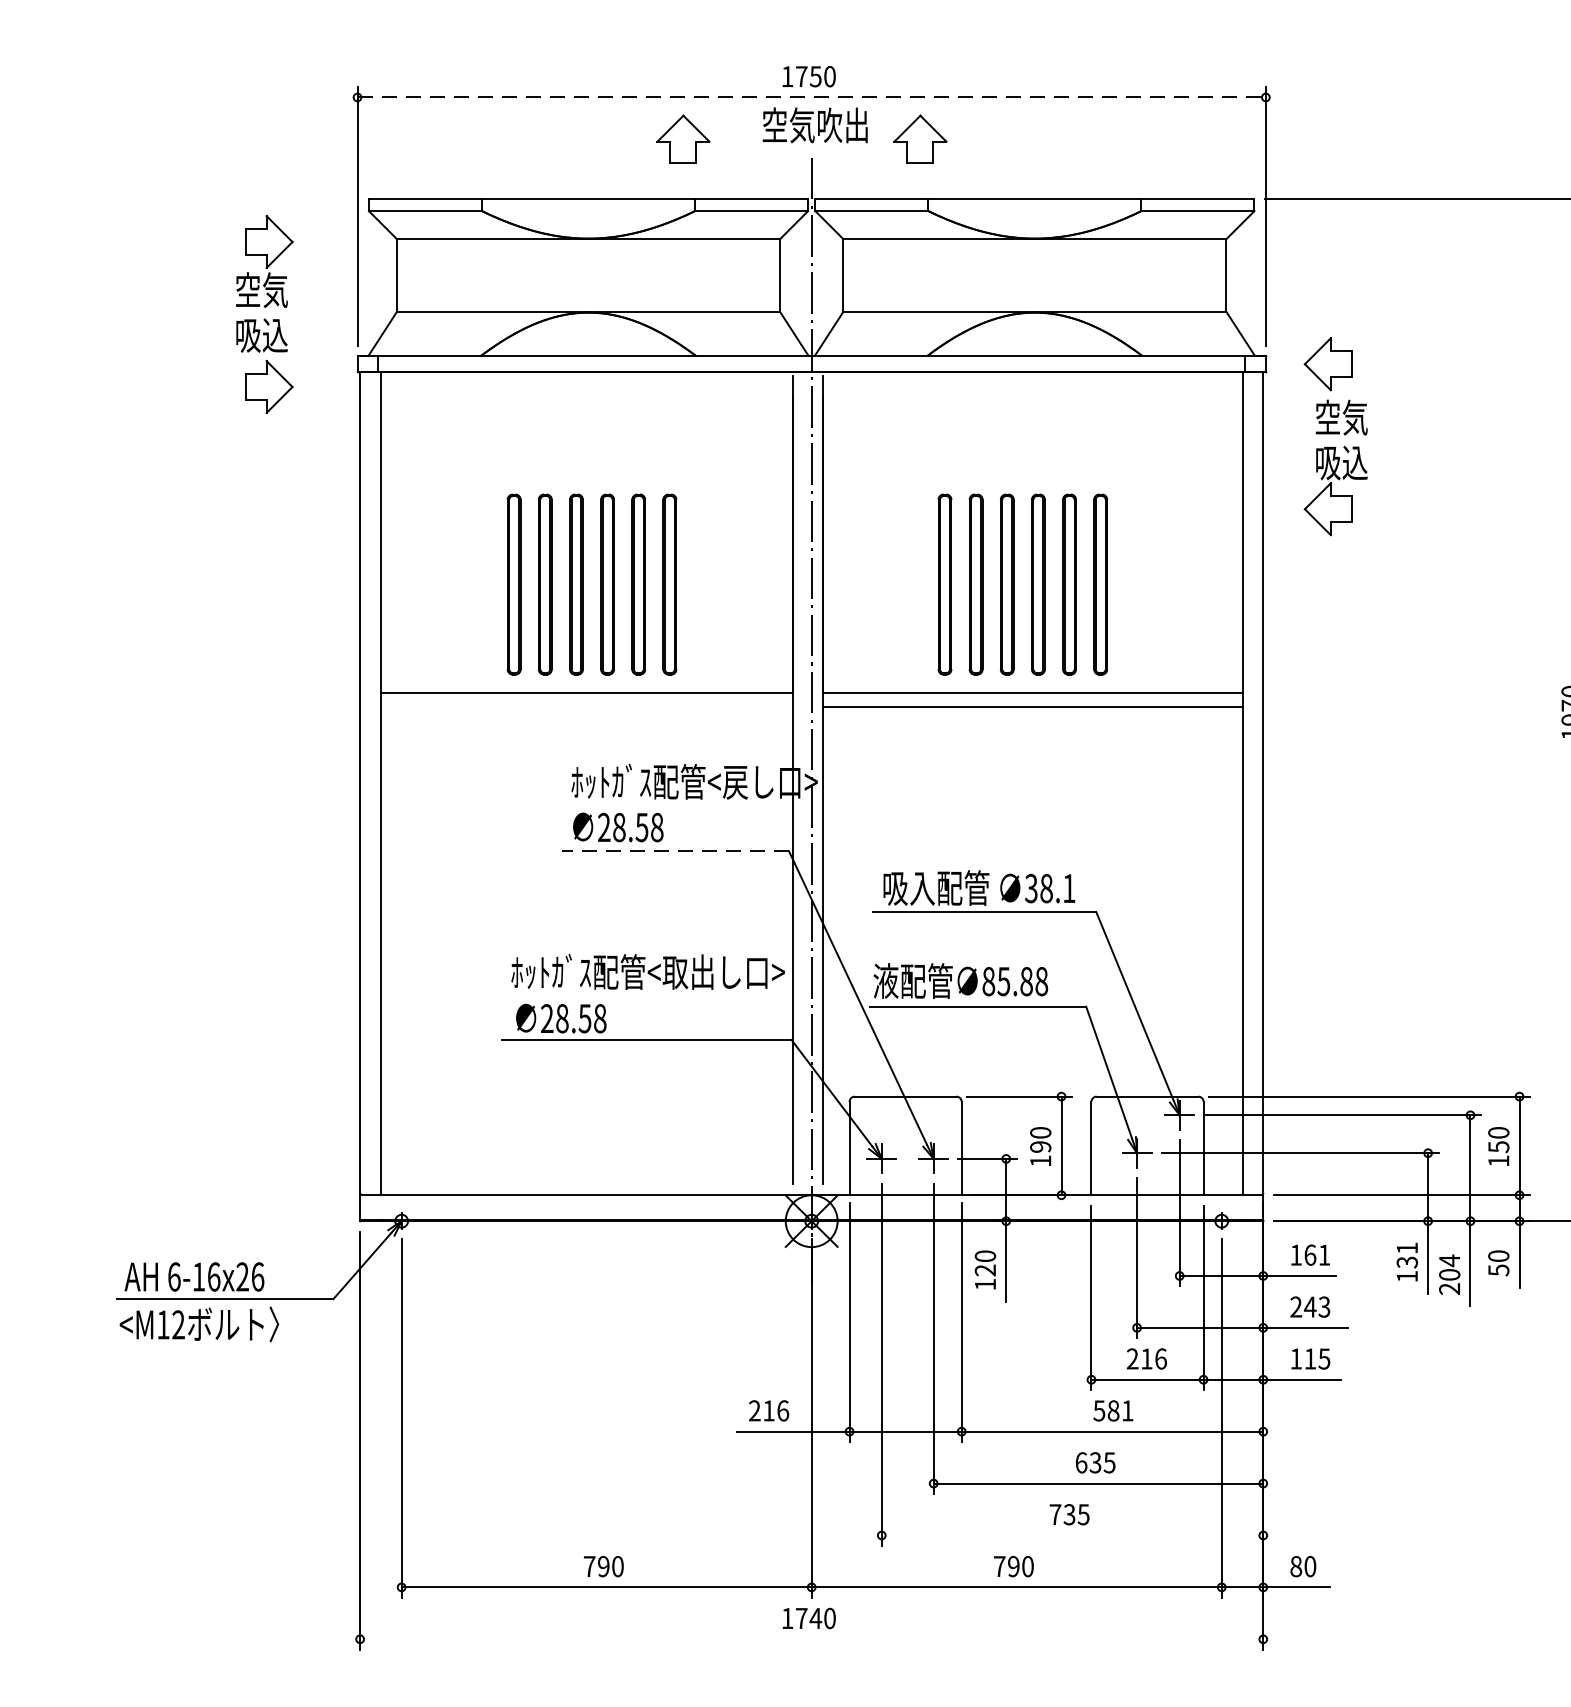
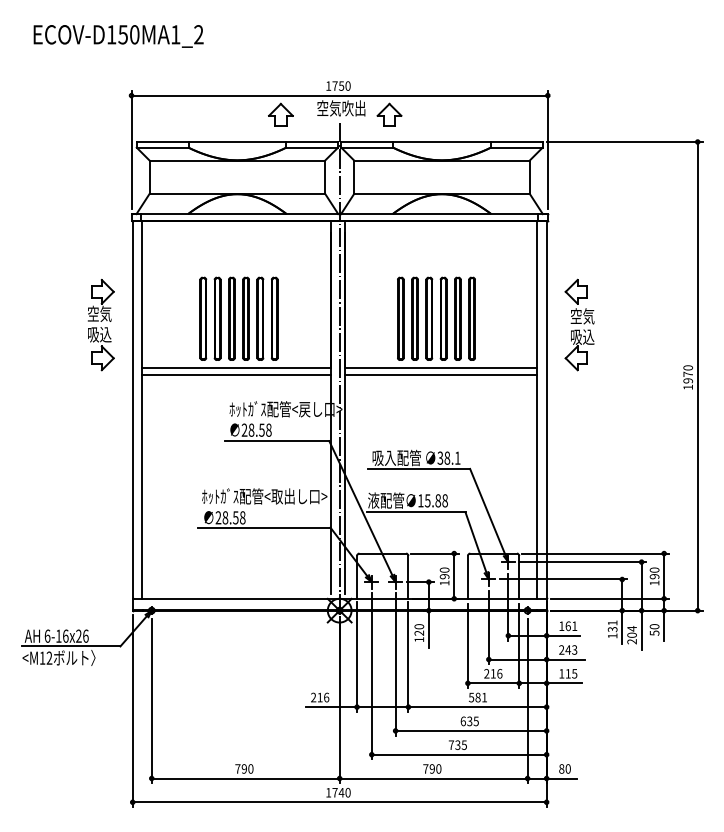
line: (813, 97) -> (340, 95), dashed -> solid
part: (265, 315) -> (101, 325), moved
part: (1334, 435) -> (579, 324), moved
line: (586, 705) -> (236, 374), added
line: (675, 852) -> (277, 441), dashed -> solid
text: (987, 980) -> (420, 500), 85.88 -> 15.88
text: (1498, 1146) -> (654, 576), 150 -> 190
line: (1070, 1535) -> (458, 754), added
line: (811, 1639) -> (339, 802), added

